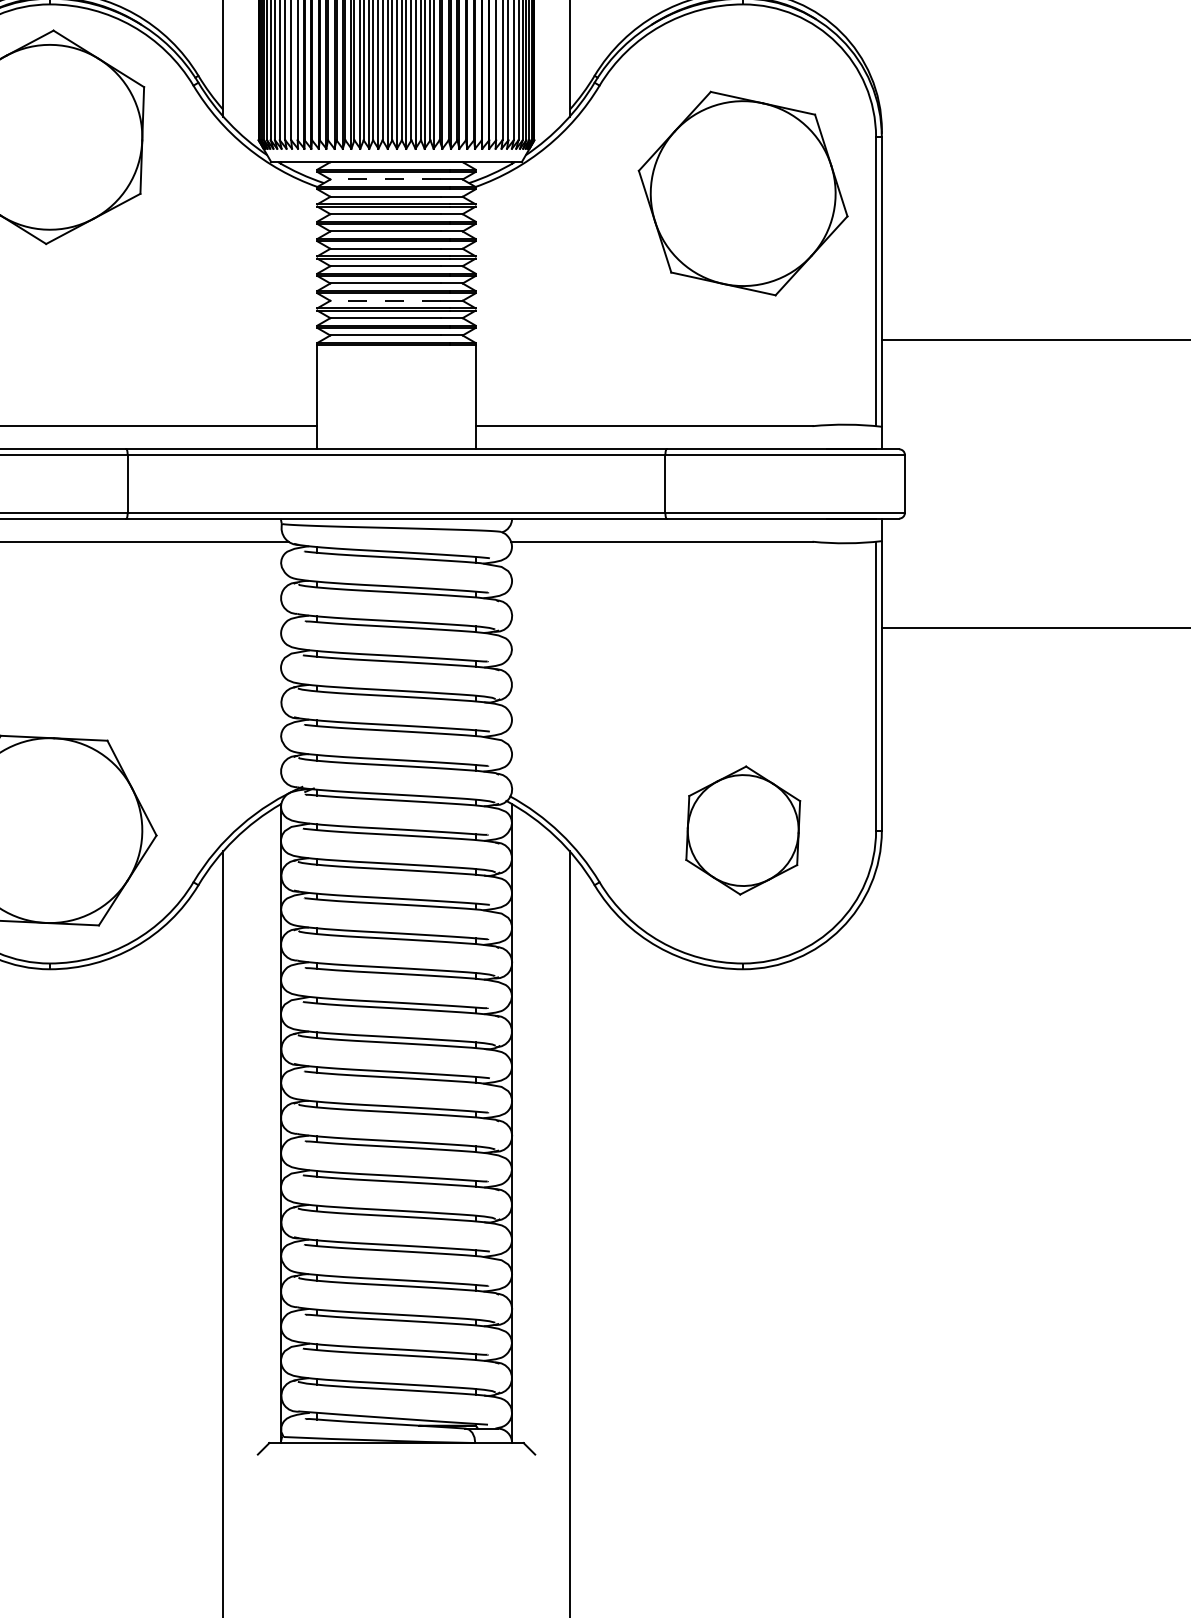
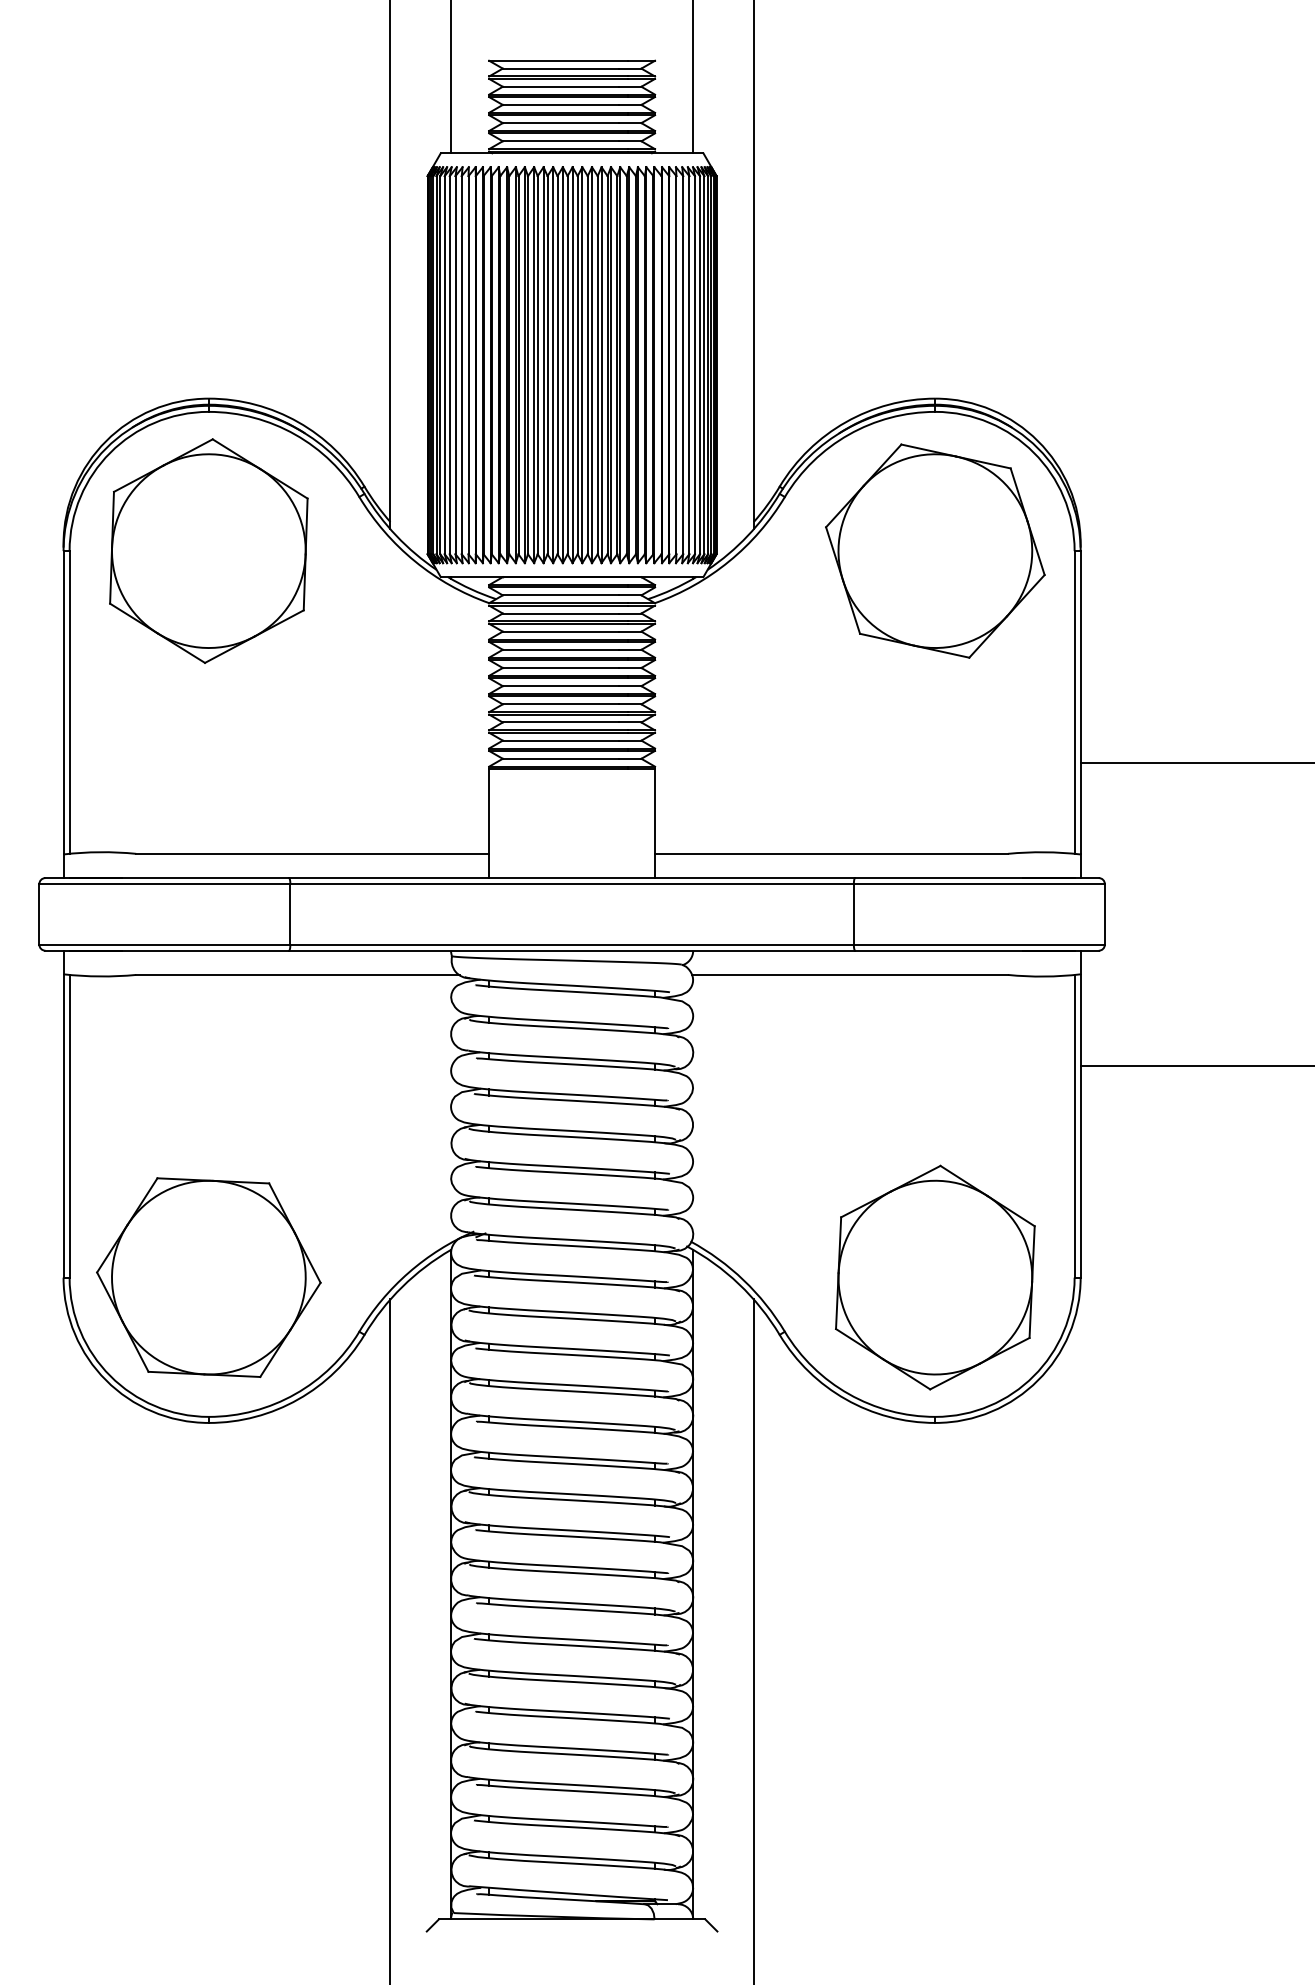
line: (385, 179) -> (560, 595), dashed -> solid
part: (743, 193) -> (935, 550), moved
line: (385, 300) -> (560, 722), dashed -> solid
part: (743, 830) -> (935, 1277), size x1.67

